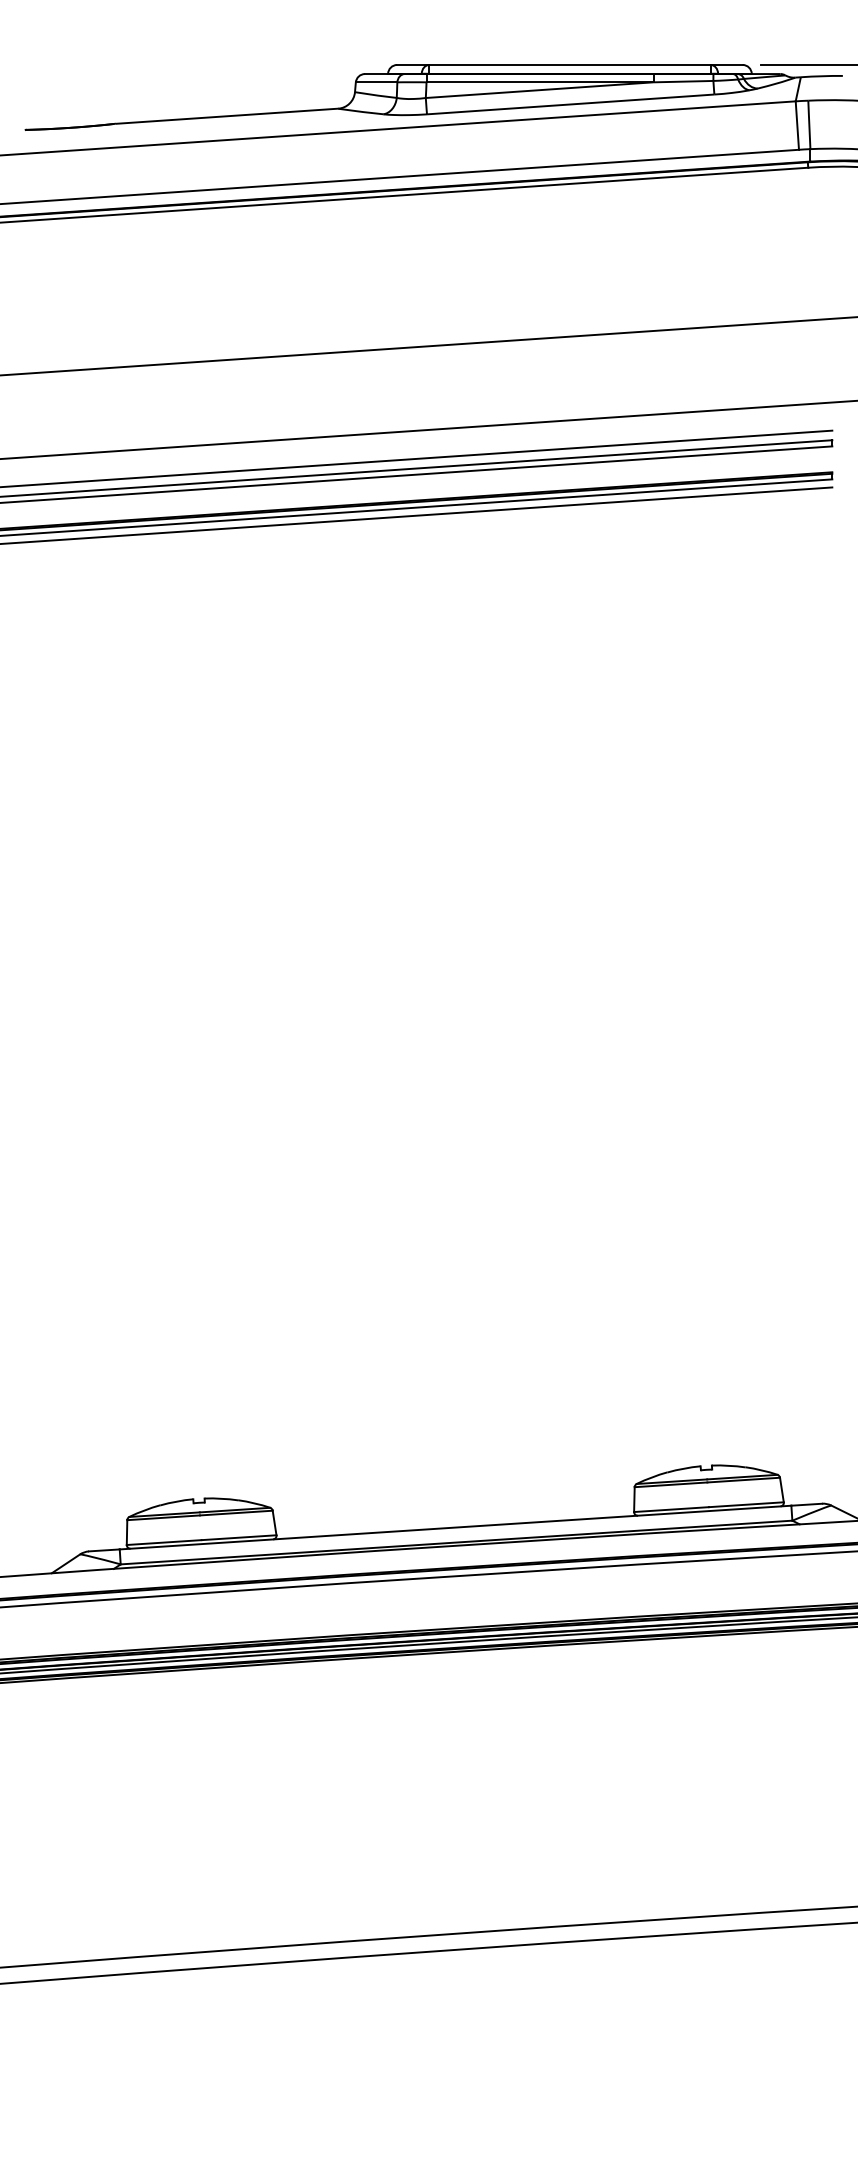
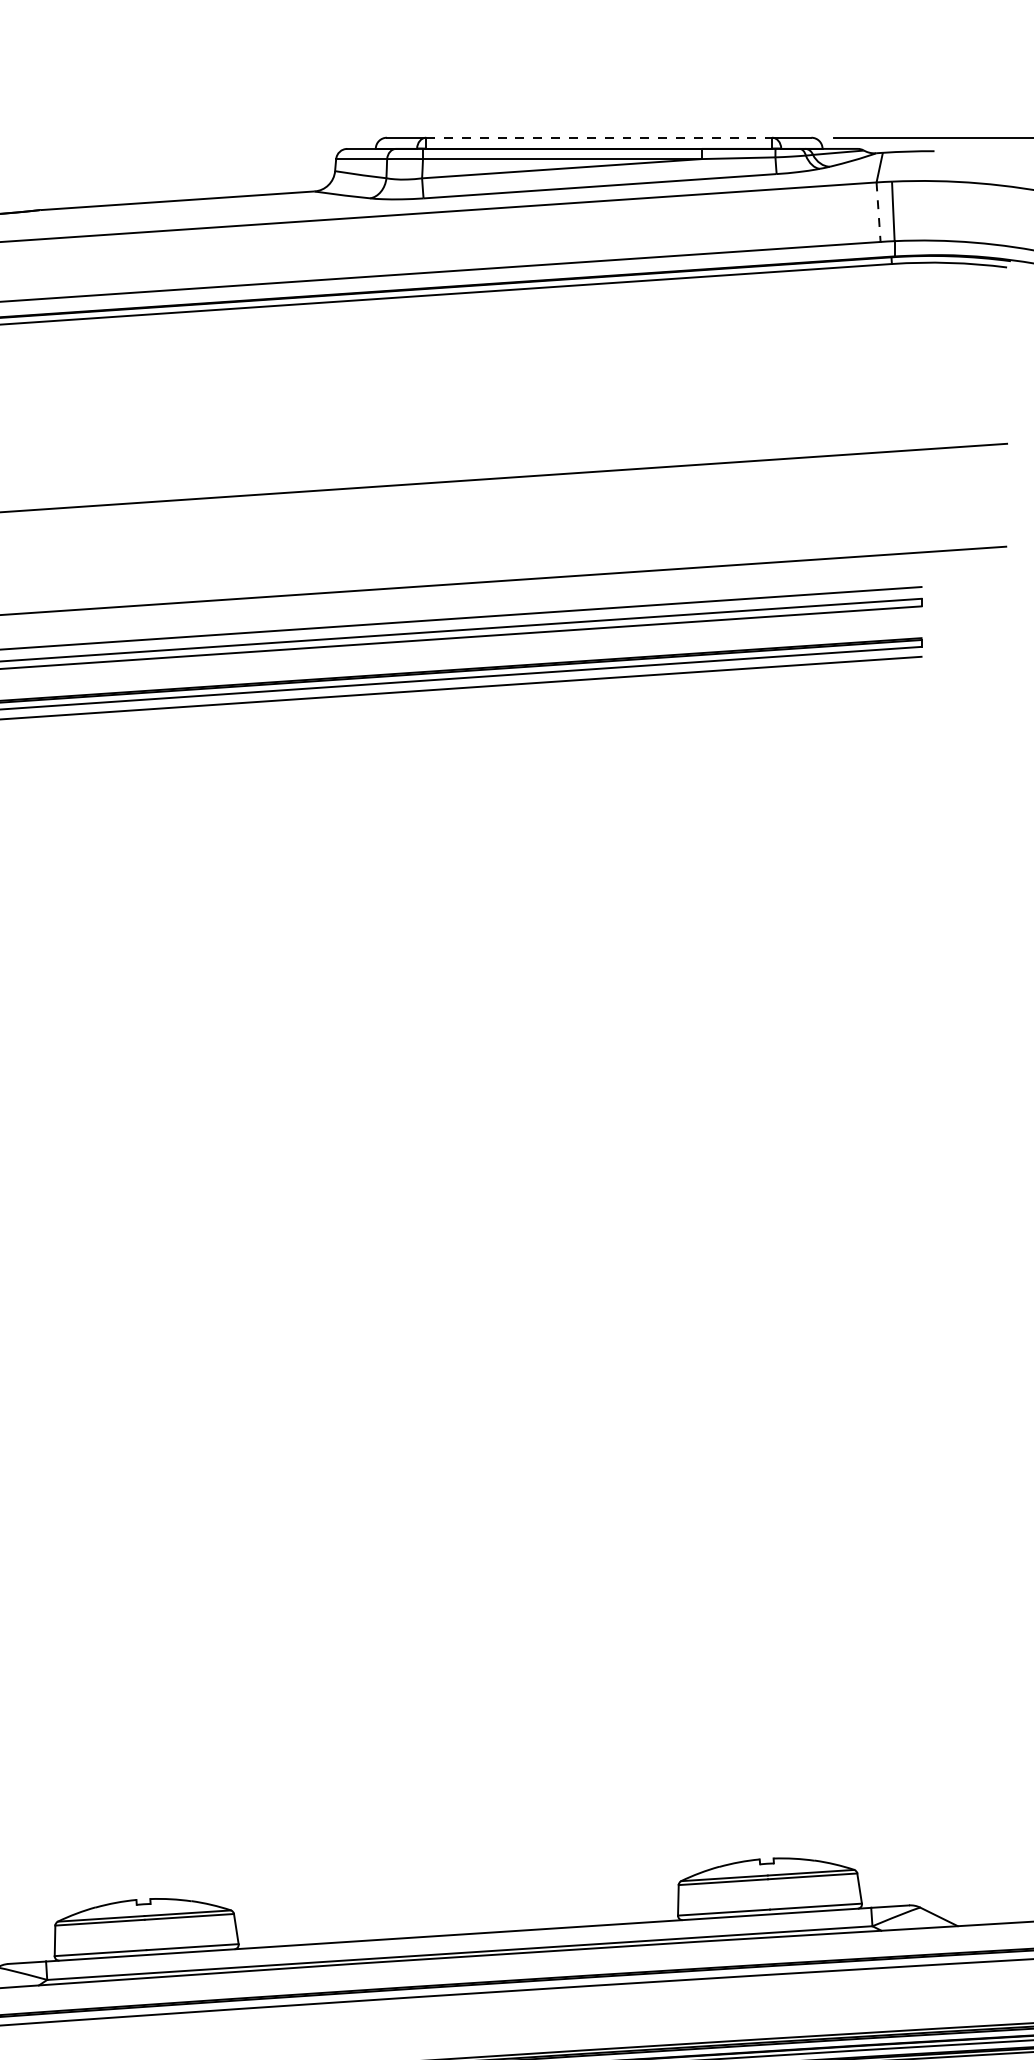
line: (569, 64) -> (598, 137), solid -> dashed
line: (797, 126) -> (878, 213), solid -> dashed

